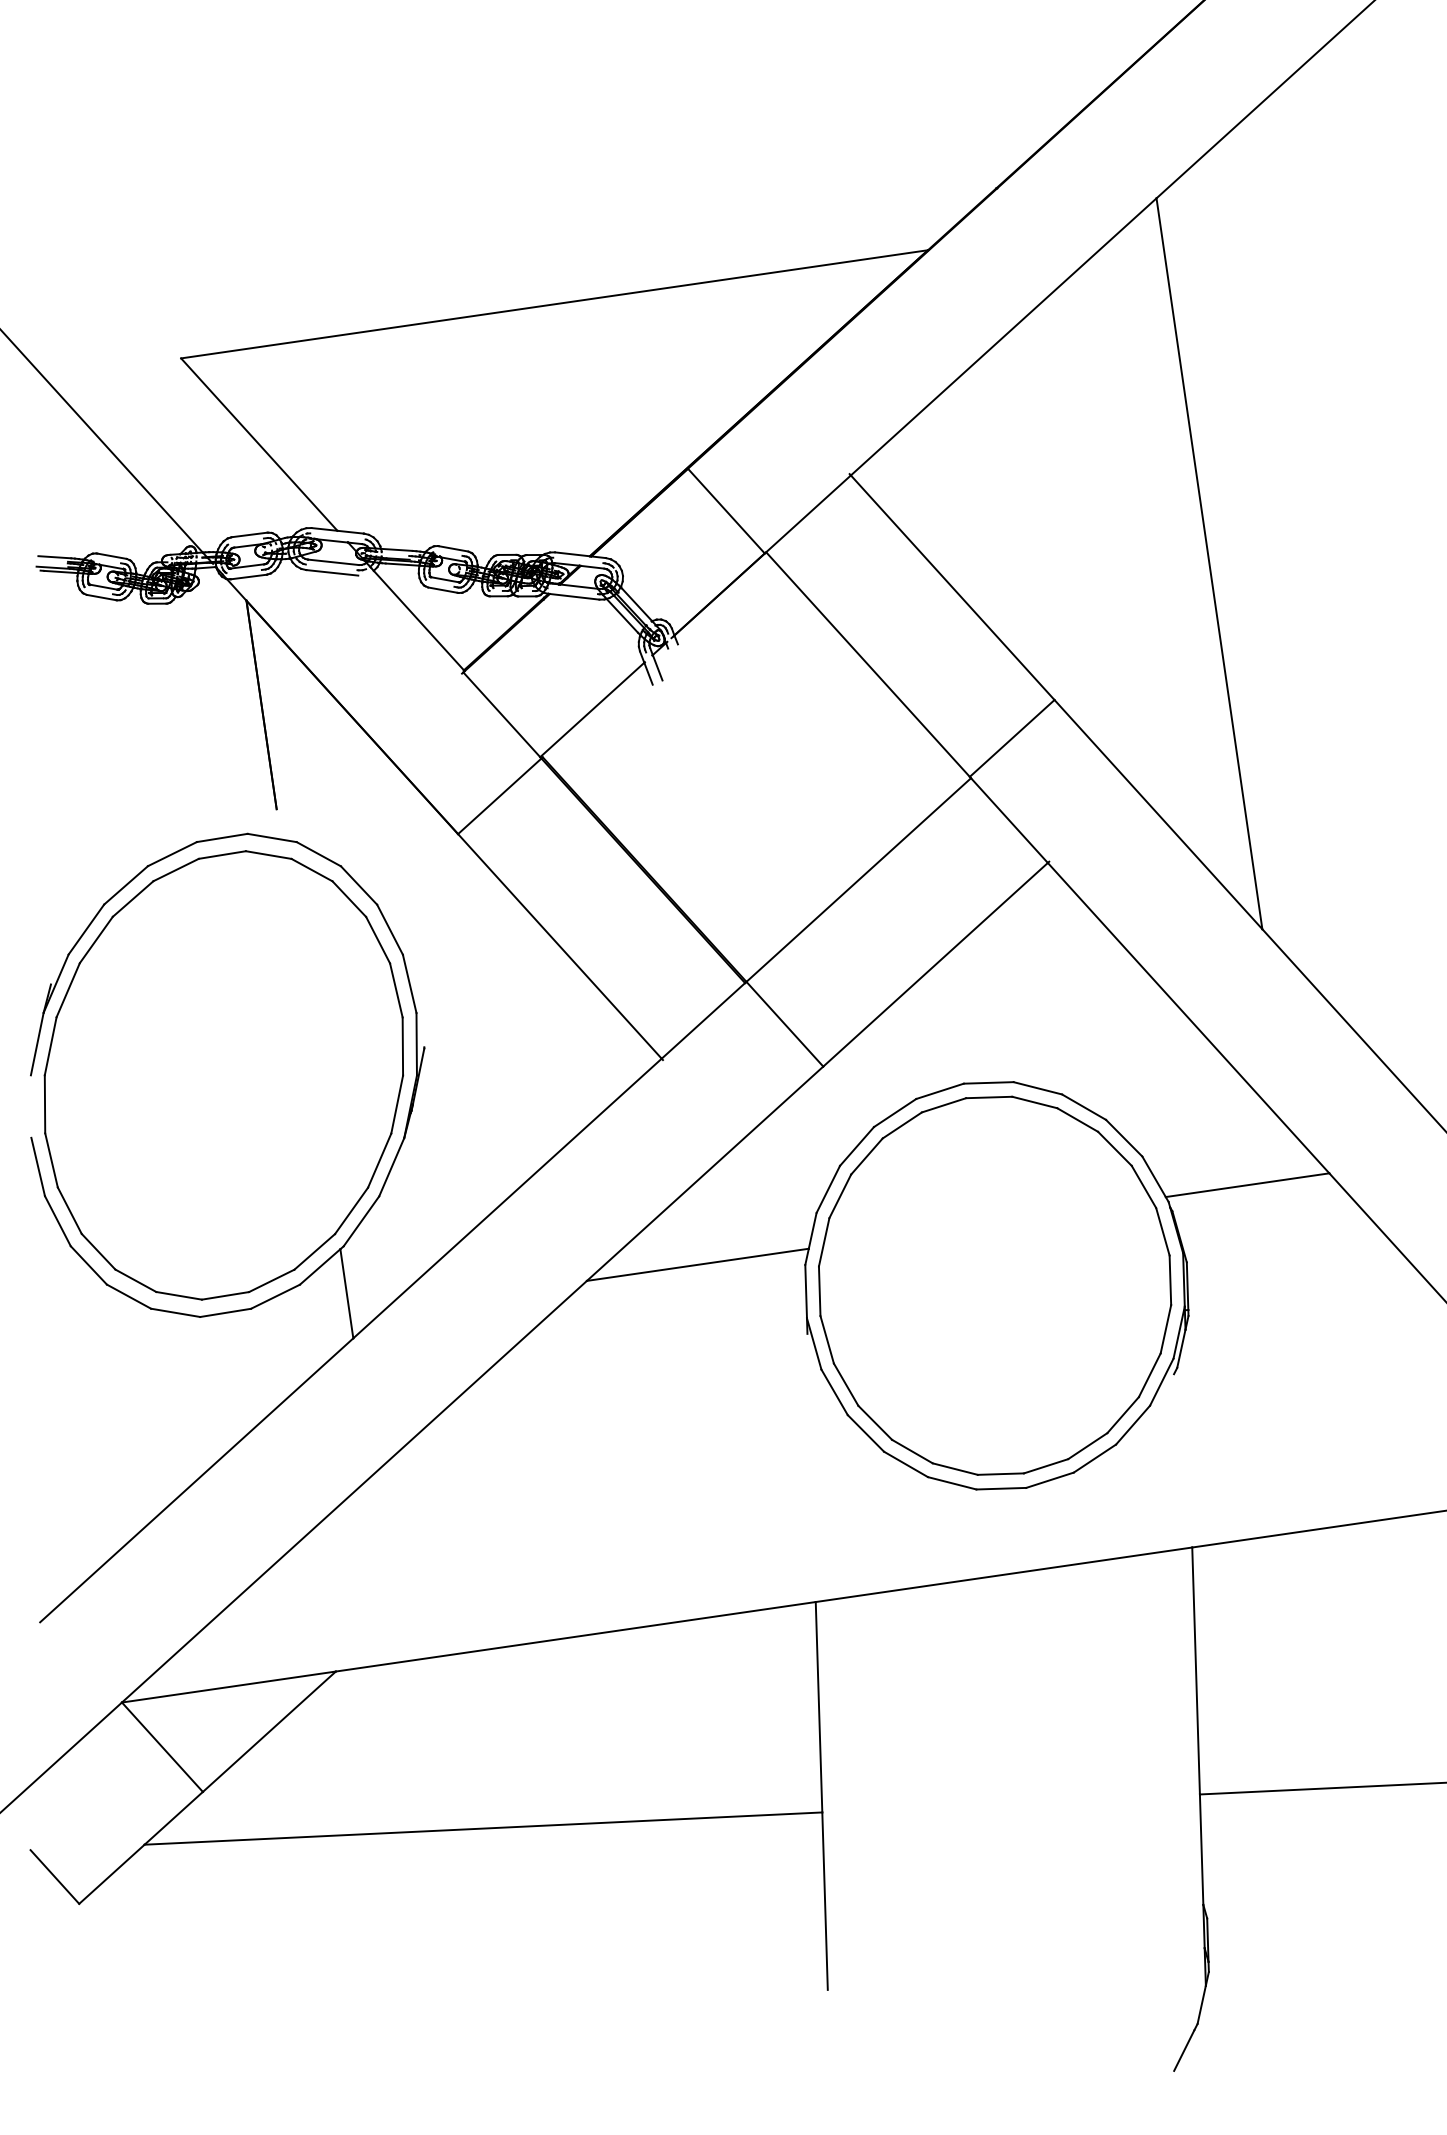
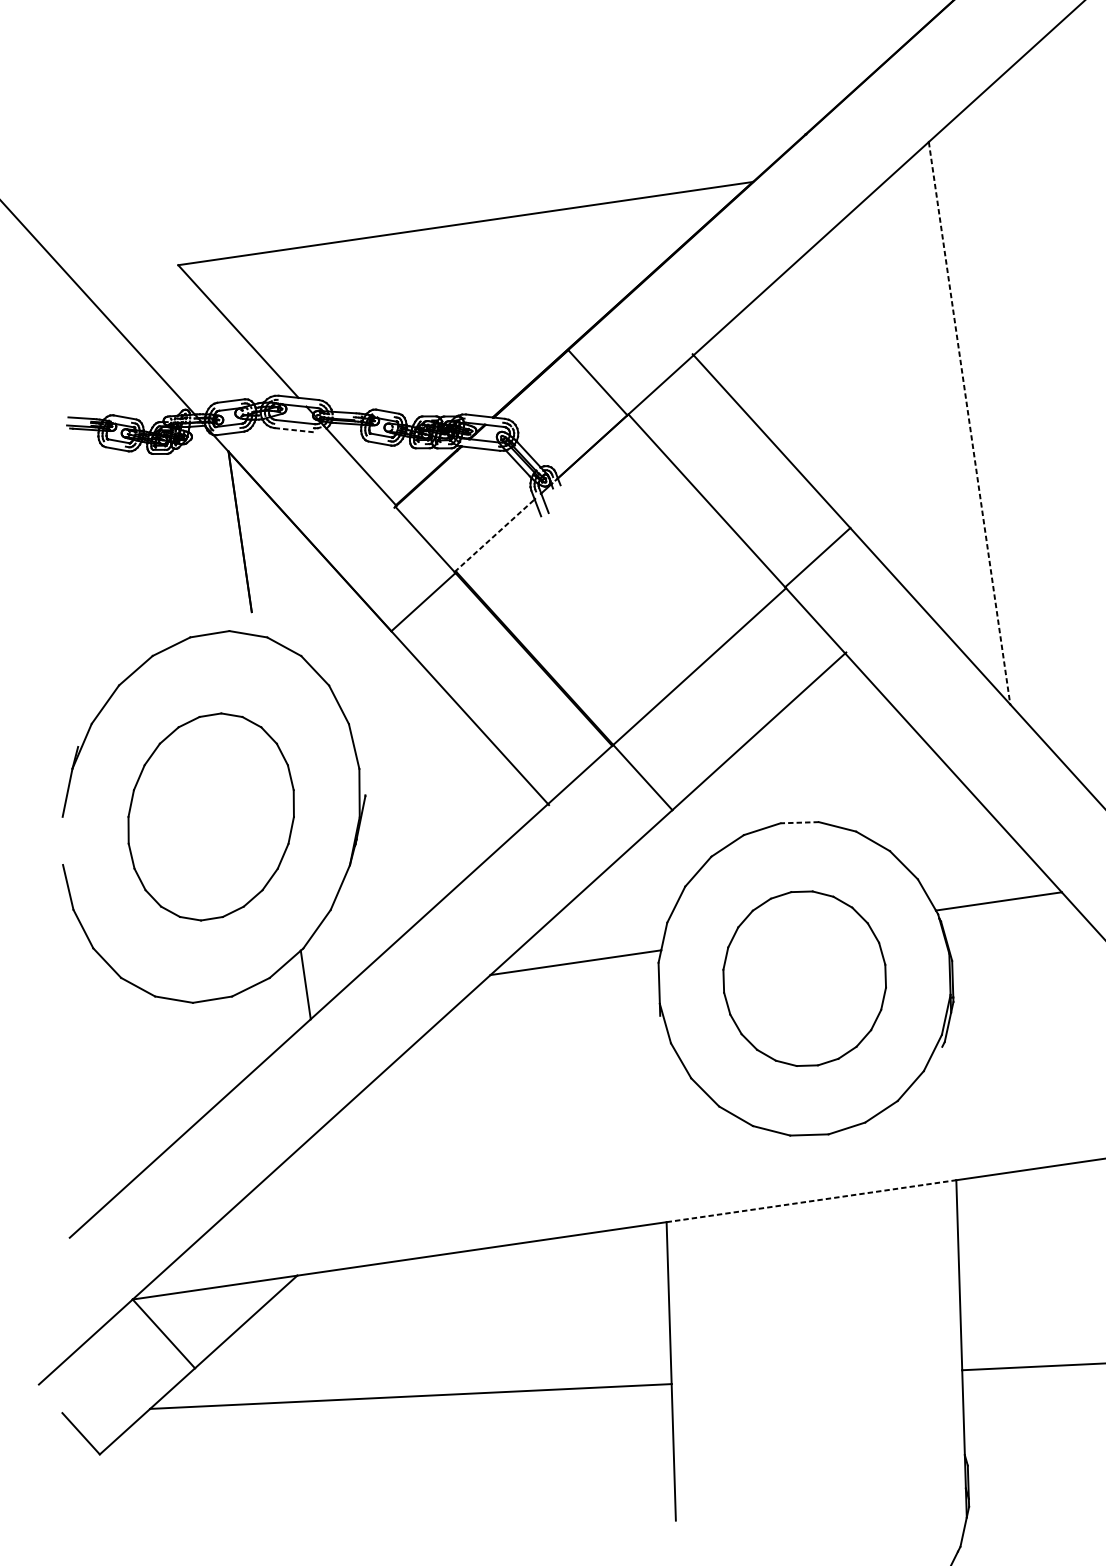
line: (1209, 564) -> (969, 423), solid -> dashed
line: (332, 572) -> (294, 429), solid -> dashed
line: (592, 709) -> (494, 535), solid -> dashed
part: (223, 1075) -> (210, 817), size x0.6
line: (988, 1082) -> (799, 822), solid -> dashed
part: (995, 1285) -> (804, 978), size x0.6
line: (1004, 1574) -> (811, 1200), solid -> dashed

